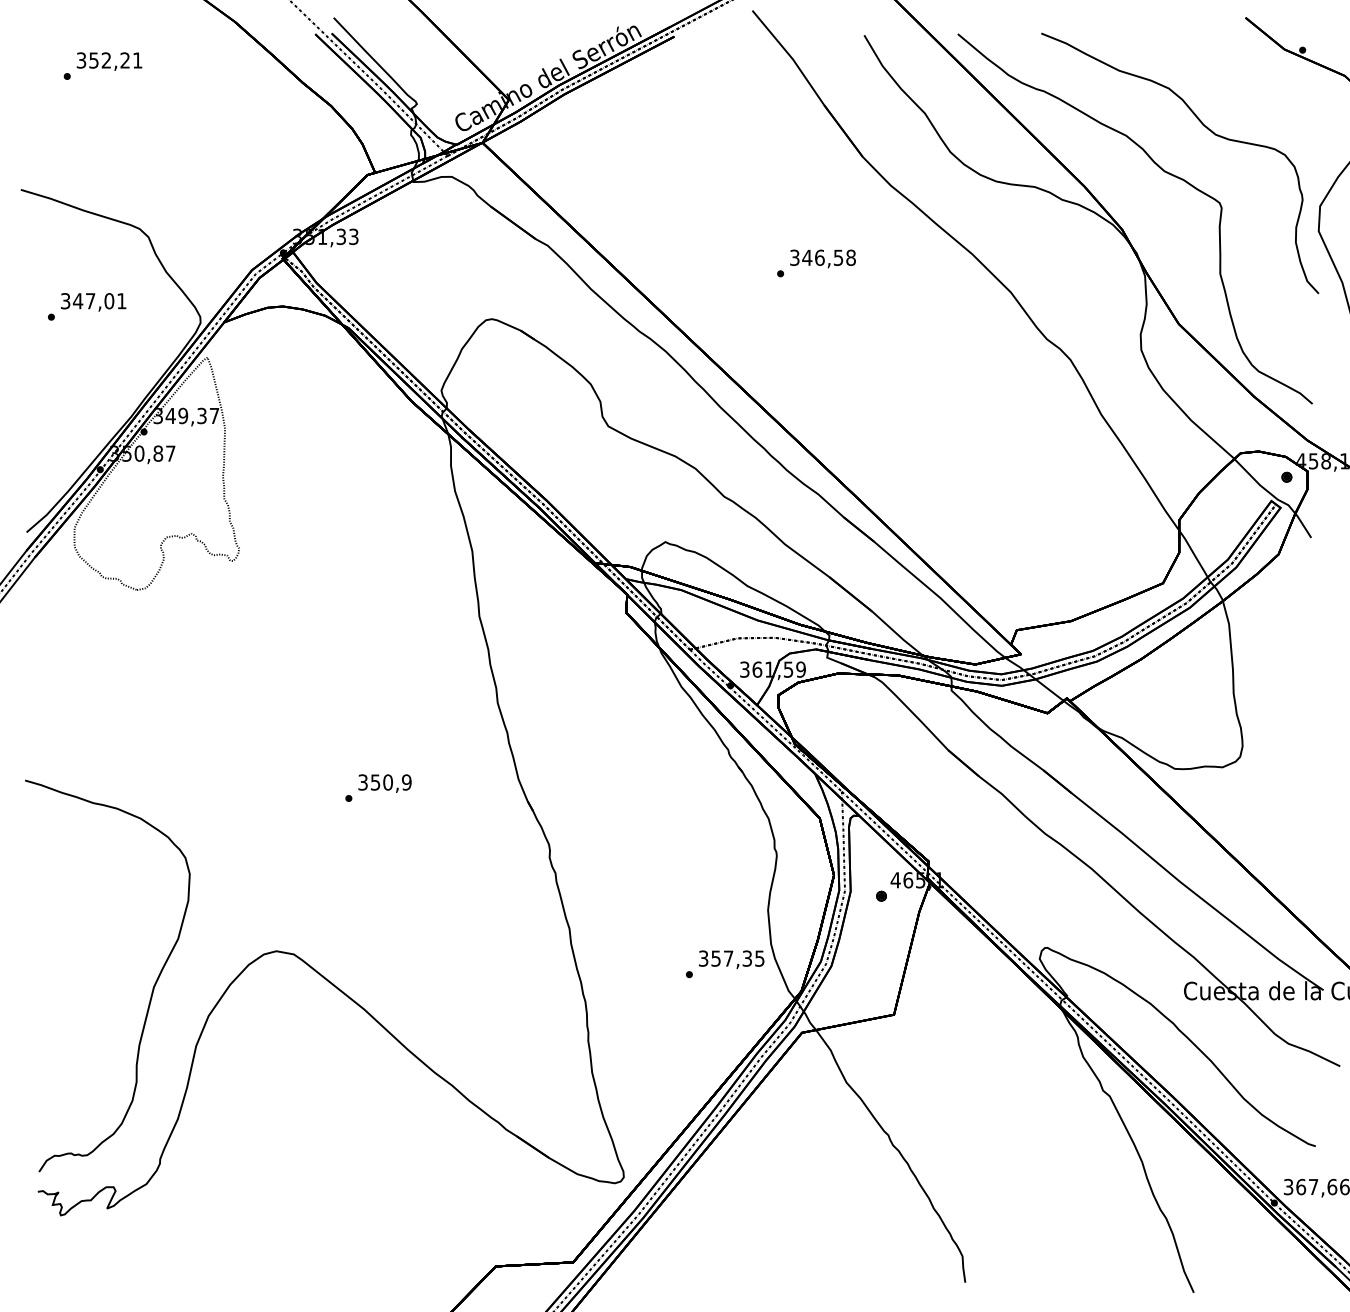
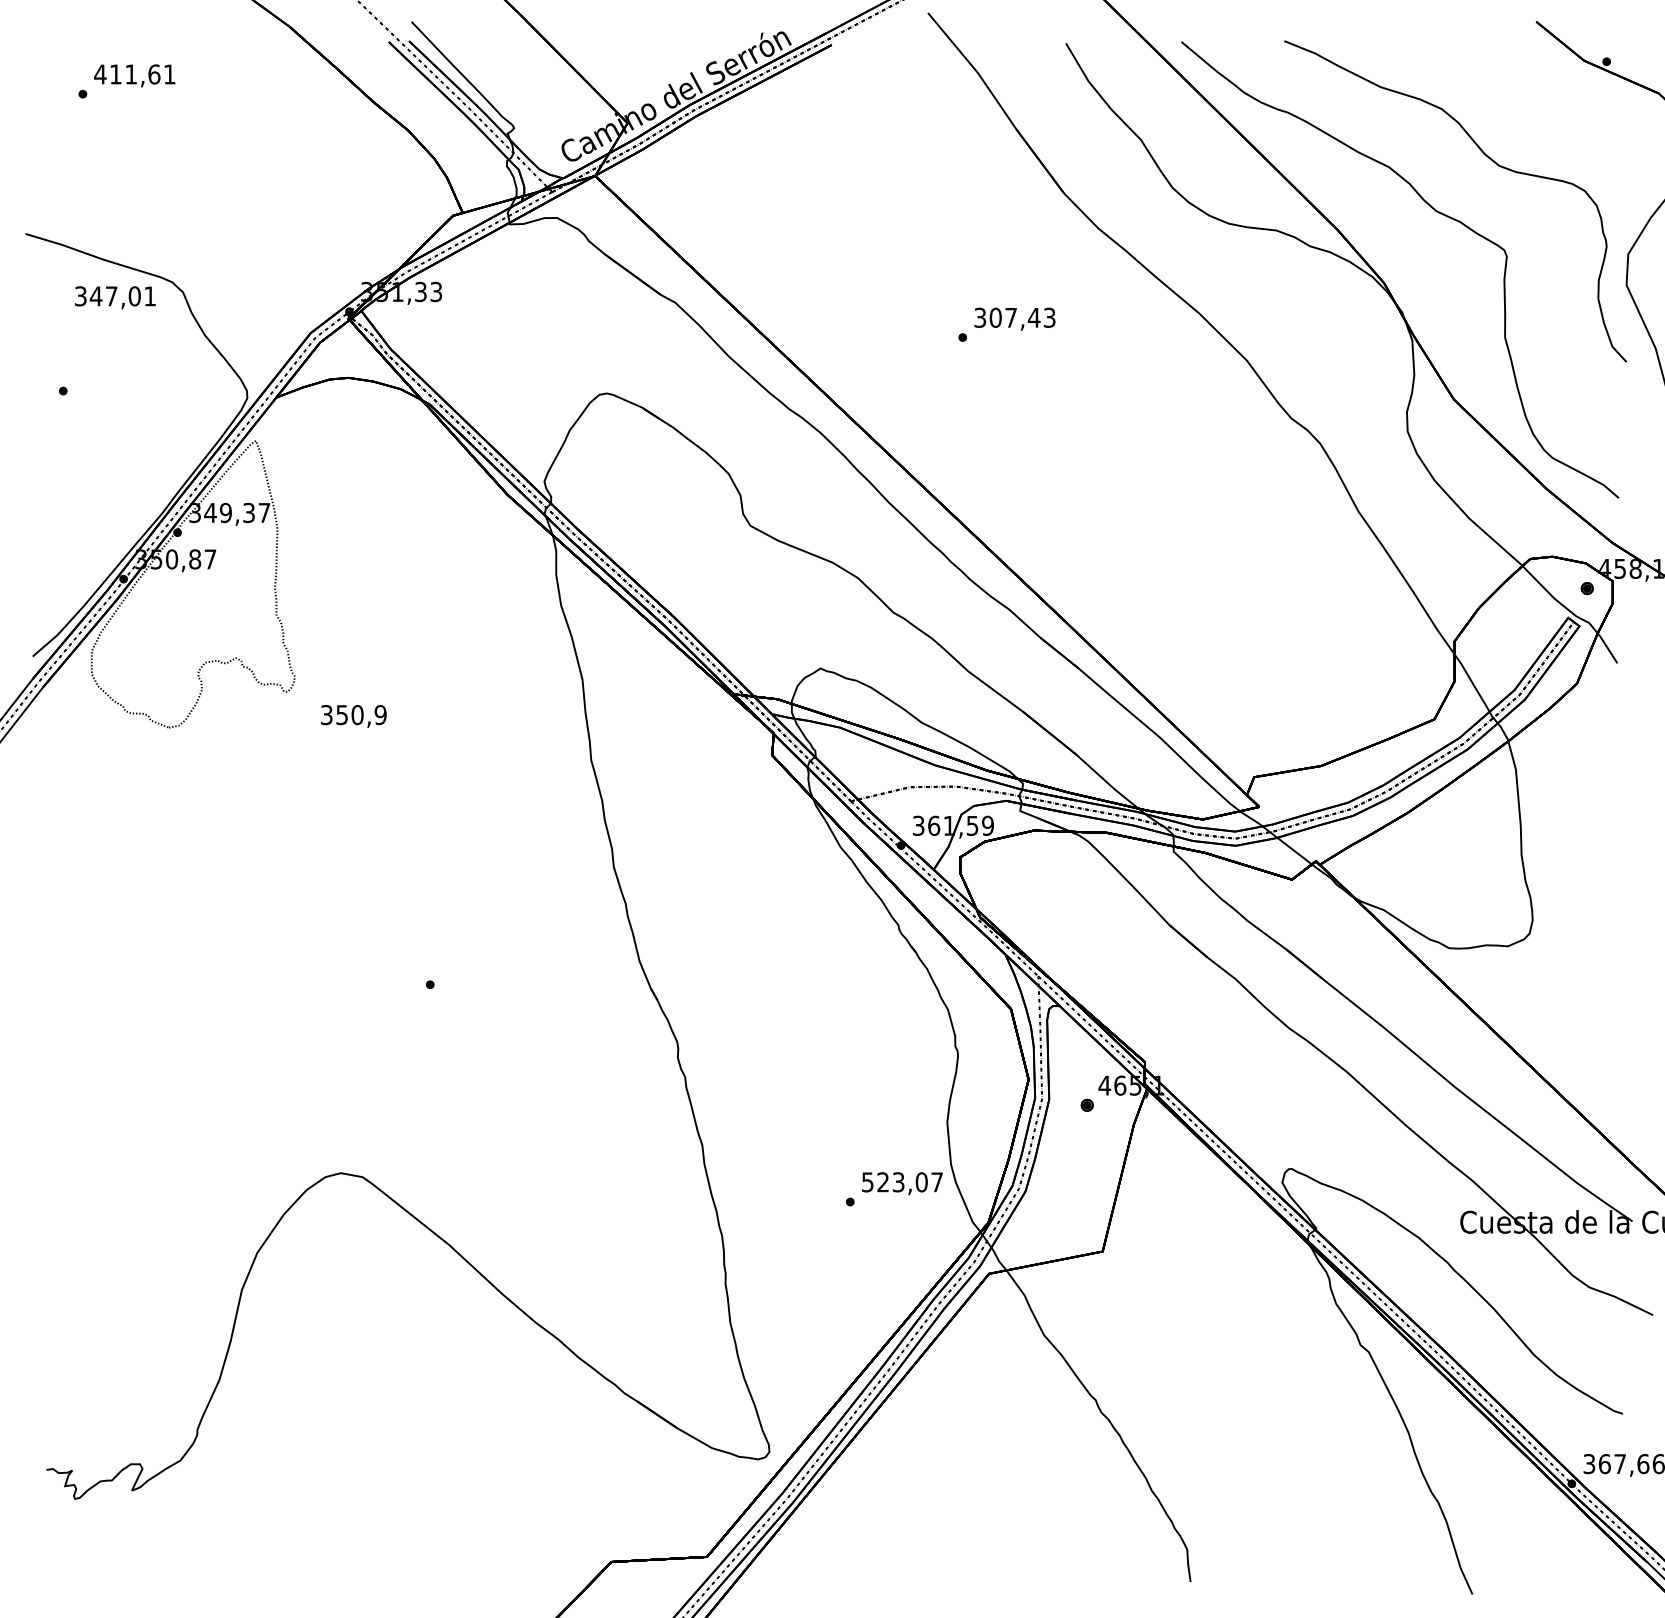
text: (103, 60) -> (127, 74), 352,21 -> 411,61
text: (829, 257) -> (1022, 317), 346,58 -> 307,43
text: (93, 302) -> (115, 297), moved
text: (384, 783) -> (353, 716), moved
text: (731, 958) -> (902, 1182), 357,35 -> 523,07
curve: (152, 987) -> (188, 1217), removed

